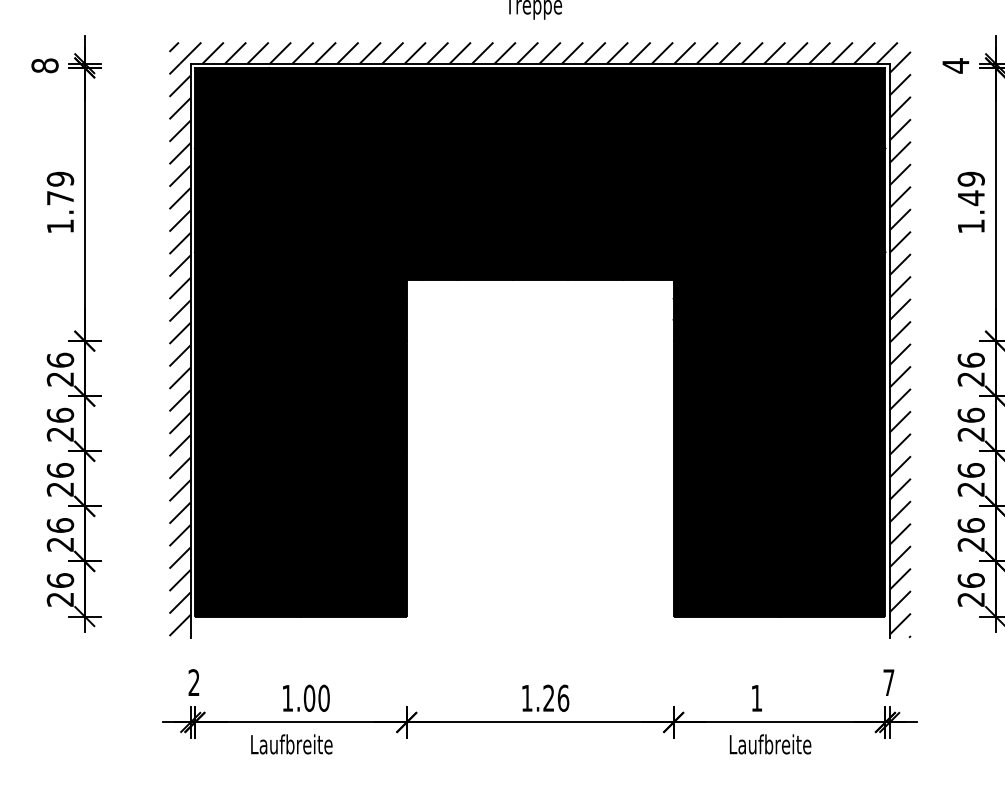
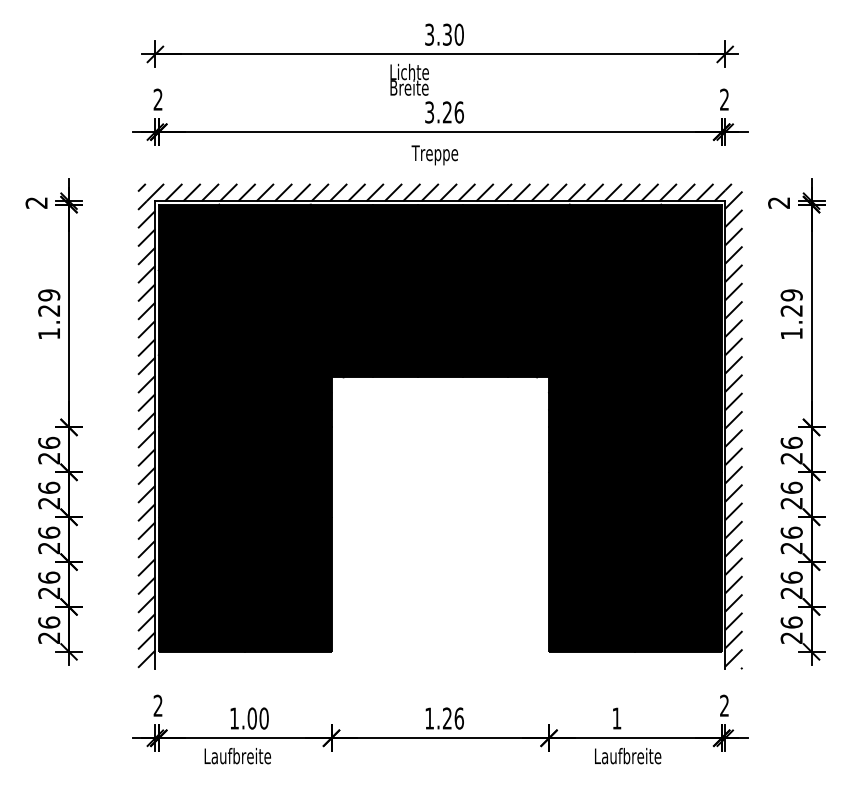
text: (44, 65) -> (36, 202), 8 -> 2
text: (955, 65) -> (778, 202), 4 -> 2
text: (59, 197) -> (48, 310), 1.79 -> 1.29
text: (971, 197) -> (791, 310), 1.49 -> 1.29
text: (888, 682) -> (724, 705), 7 -> 2

